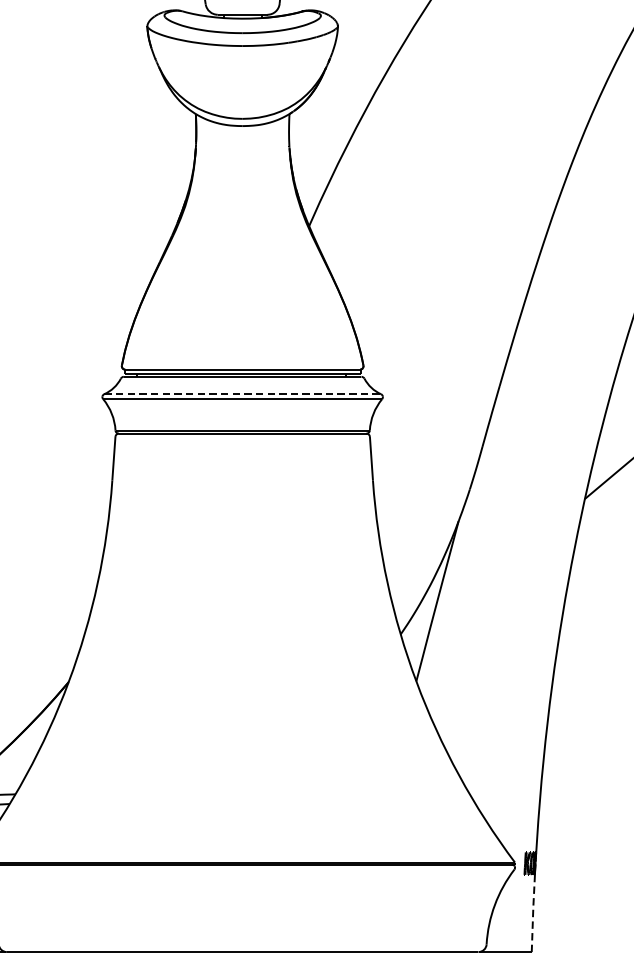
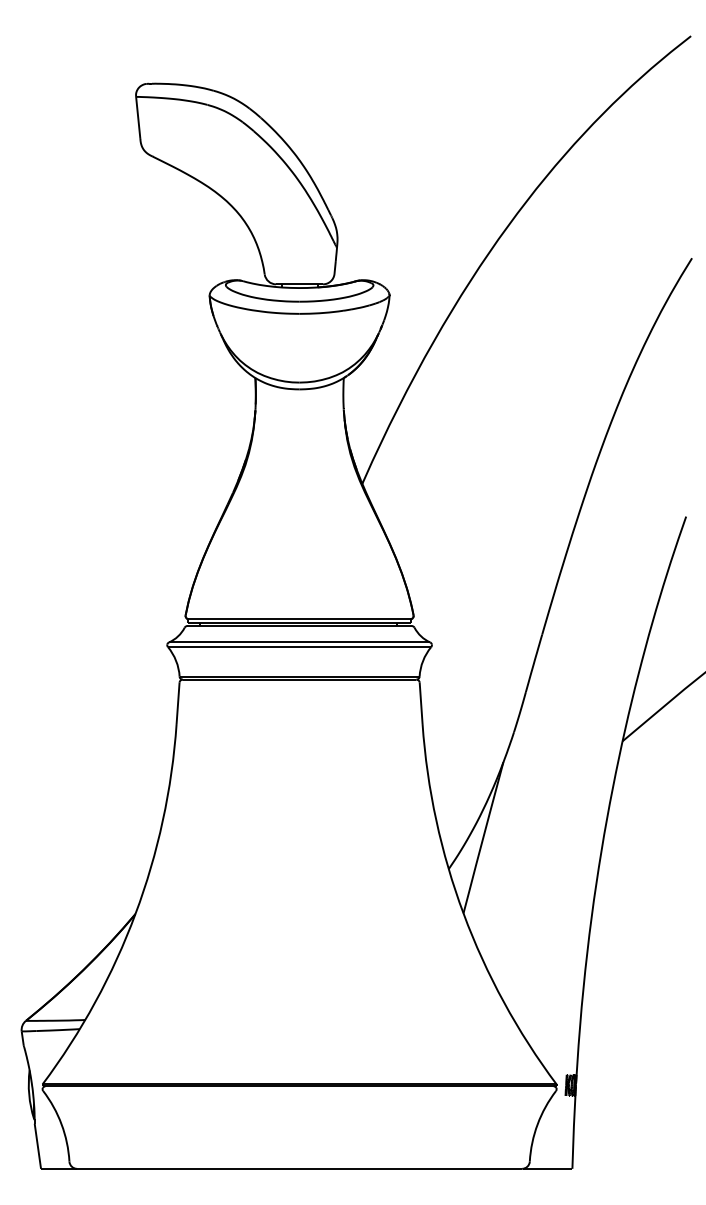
line: (242, 394) -> (299, 642), dashed -> solid
line: (532, 913) -> (573, 1132), dashed -> solid

